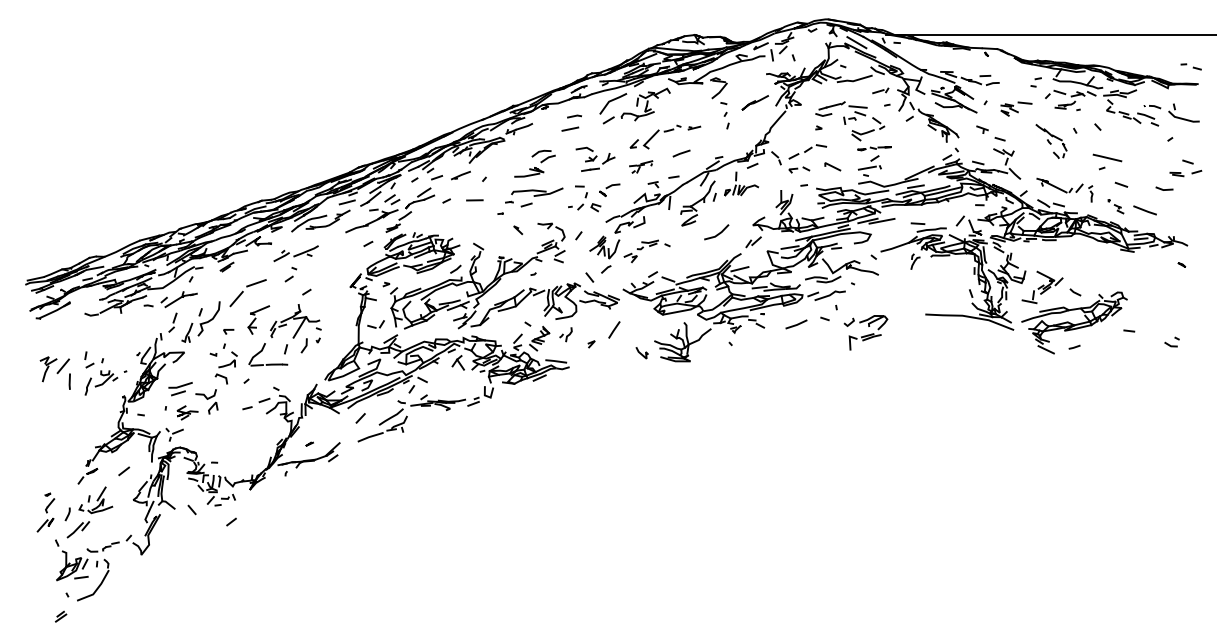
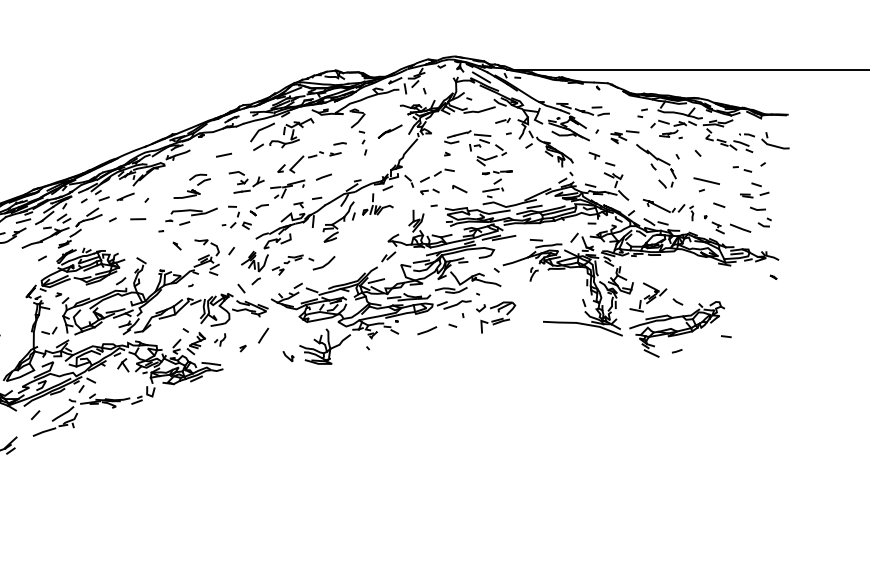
part: (1190, 66) -> (741, 169), moved
line: (574, 116) -> (340, 143), moved
part: (1051, 141) -> (656, 166), size x1.43
part: (640, 166) -> (287, 188), size x1.67
part: (1185, 168) -> (754, 190), moved
part: (1115, 206) -> (713, 224), size x1.43
line: (717, 233) -> (324, 264), moved
part: (865, 332) -> (495, 317), moved
part: (1171, 341) -> (764, 222), moved

